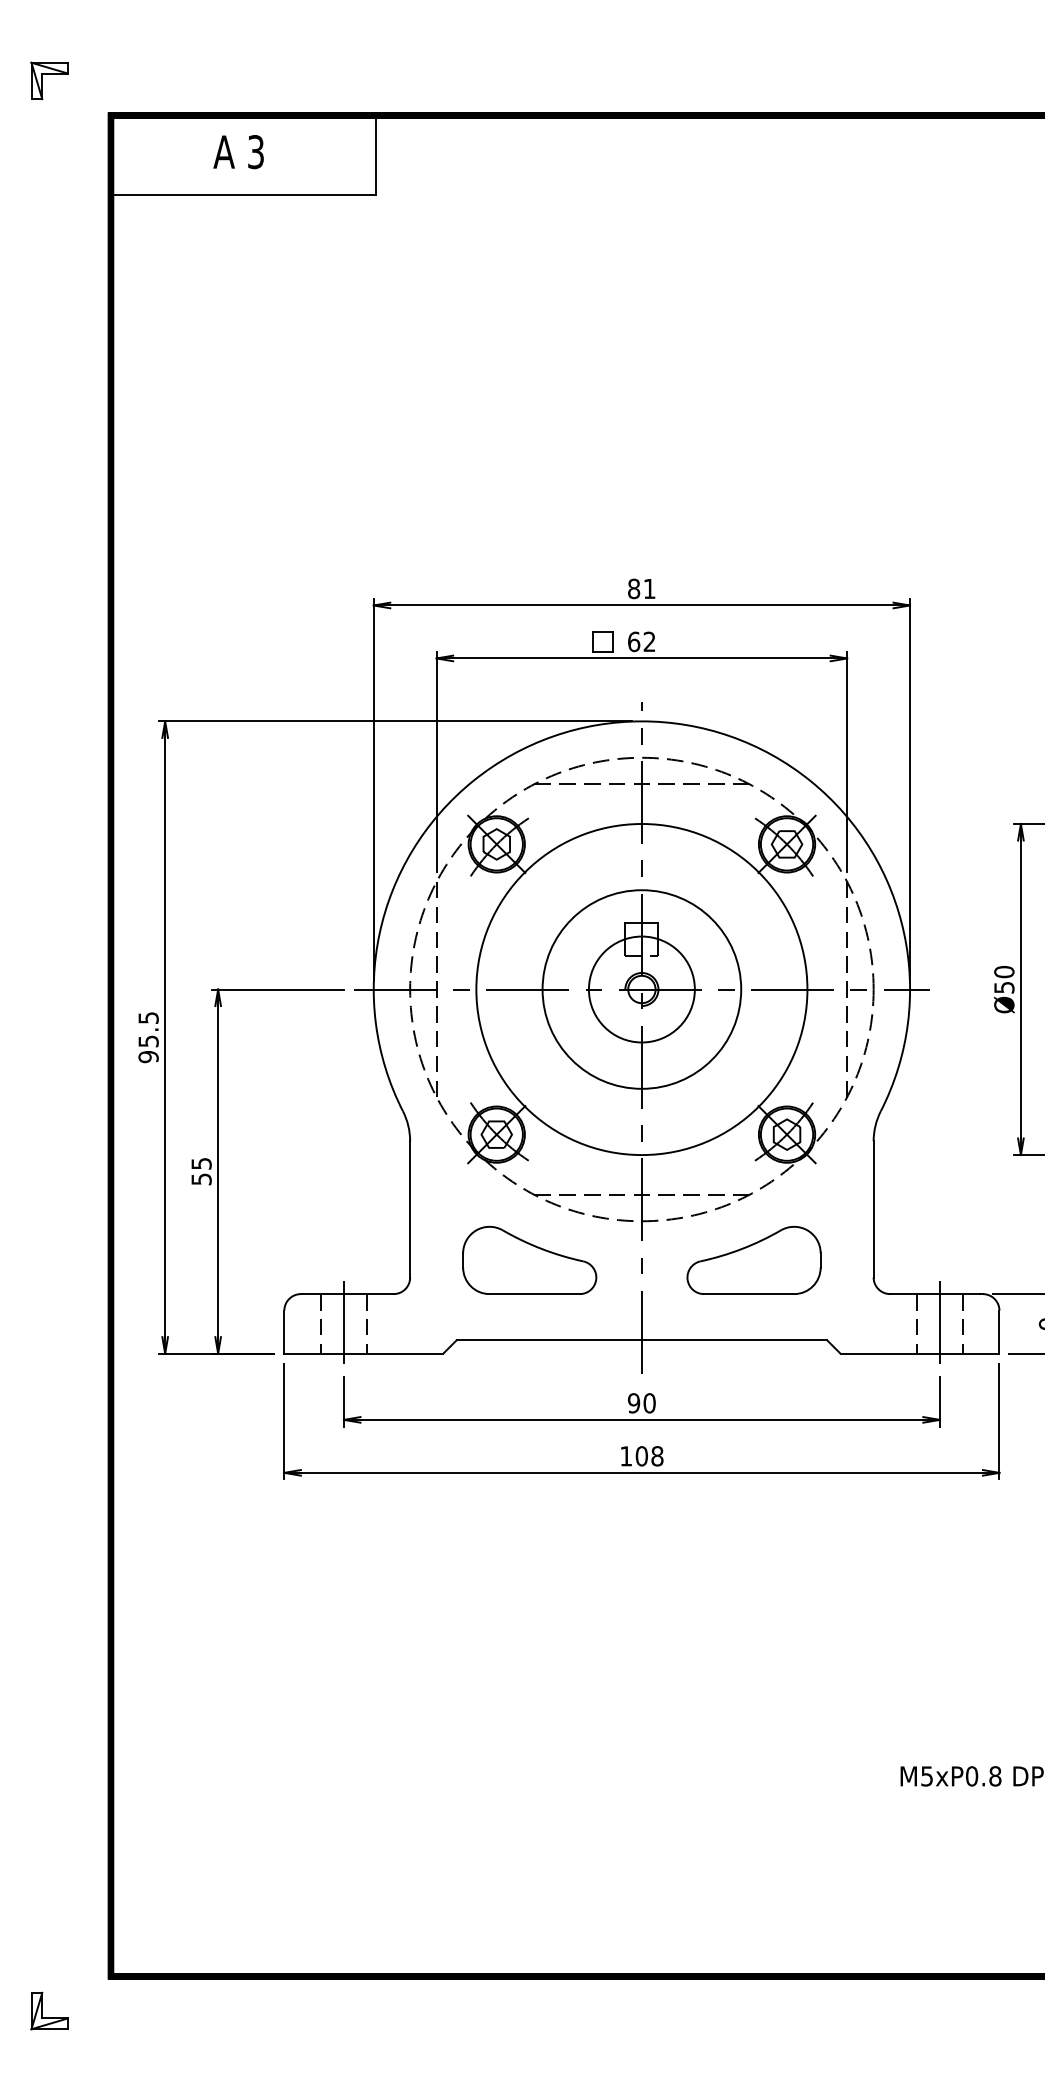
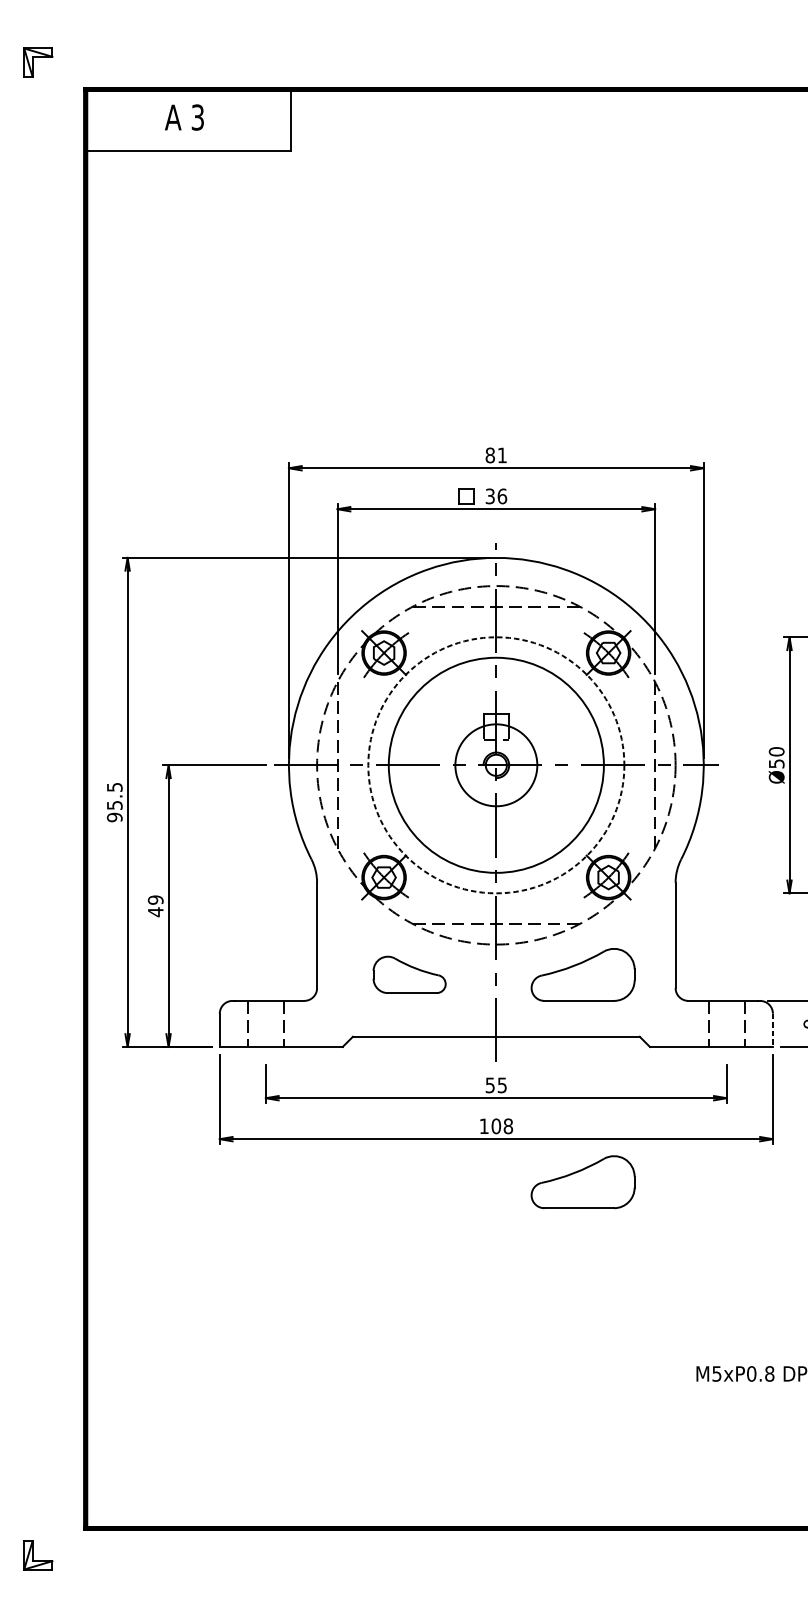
text: (641, 641) -> (496, 496), 62 -> 36
circle: (641, 989) -> (496, 765), size x1.4
circle: (641, 989) -> (496, 765), solid -> dashed
text: (201, 1171) -> (155, 906), 55 -> 49
part: (529, 1260) -> (409, 974), size x0.7
line: (343, 1323) -> (265, 1023), removed
line: (939, 1323) -> (726, 1023), removed
line: (999, 1332) -> (772, 1030), solid -> dashed
text: (641, 1403) -> (496, 1085), 90 -> 55
part: (753, 1528) -> (582, 1182), added

